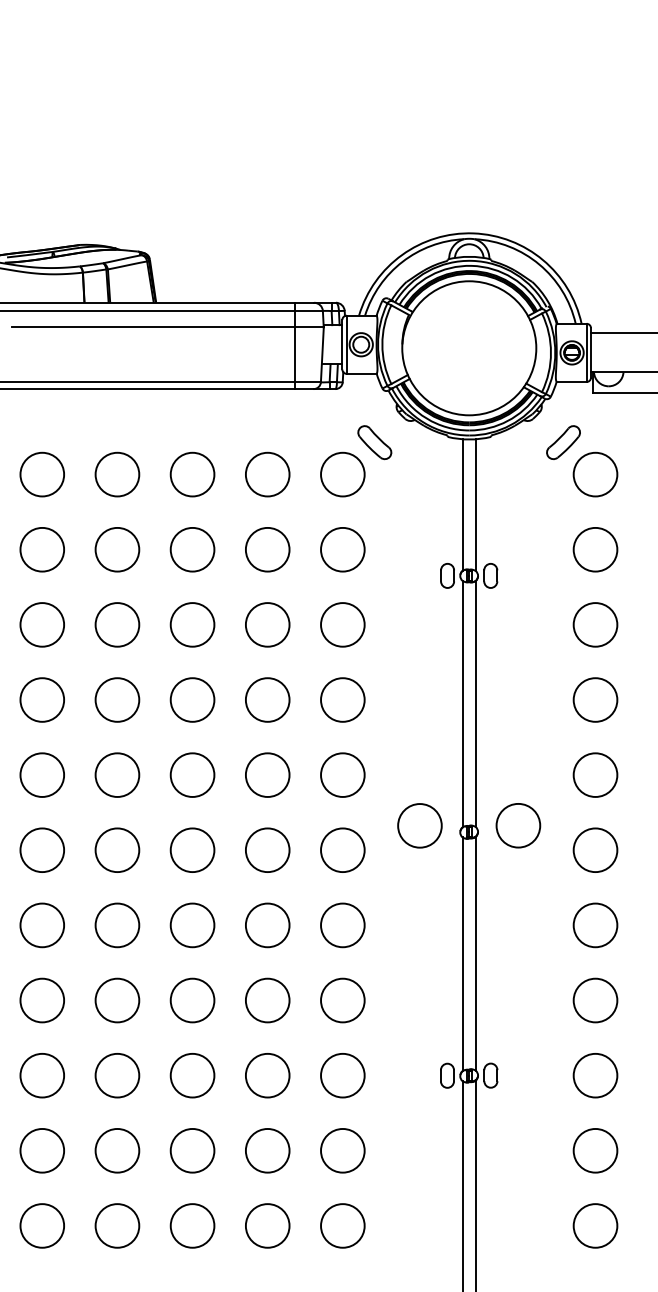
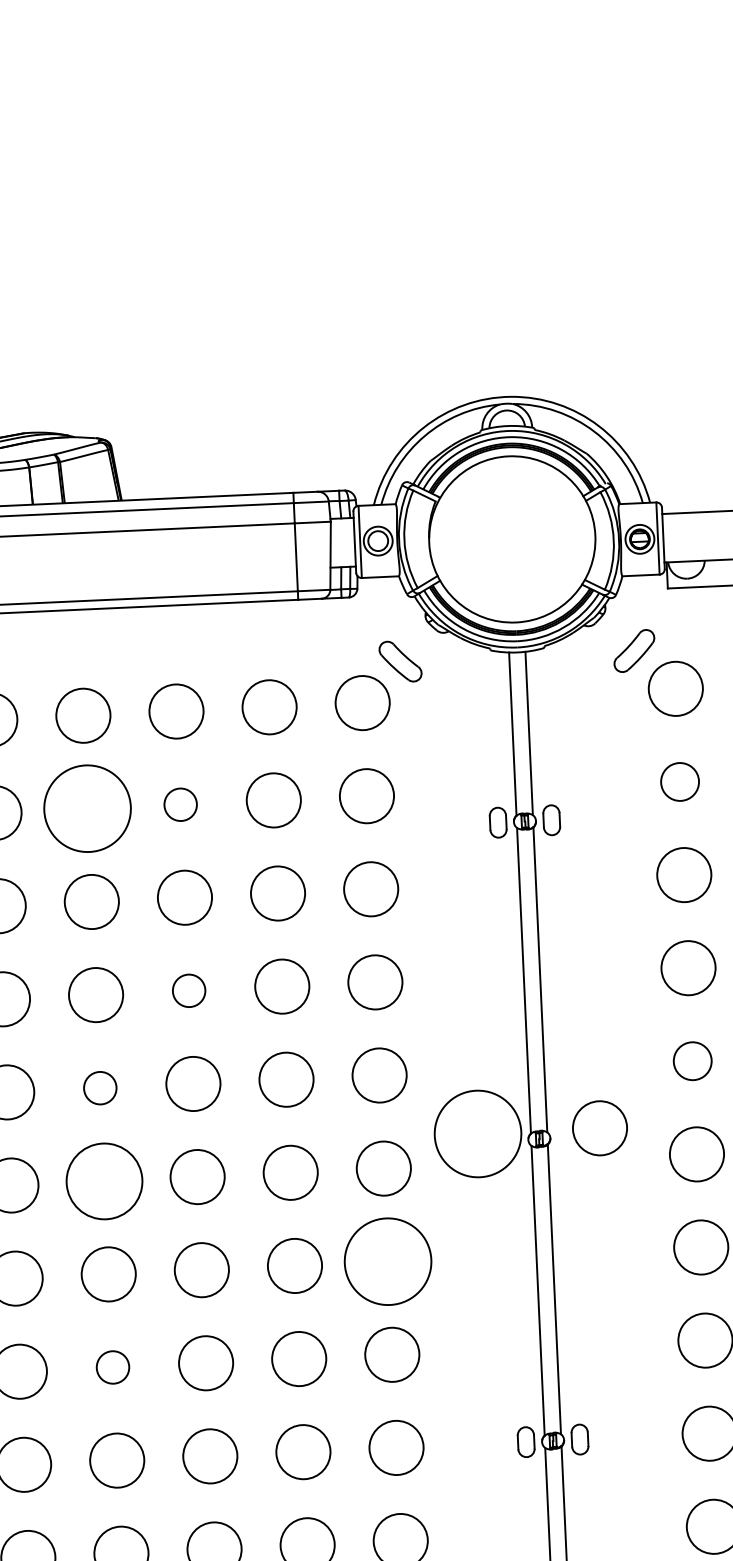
circle: (117, 549) -> (87, 808), size x1.6
circle: (192, 549) -> (180, 804), size x0.6
circle: (595, 549) -> (680, 781), size x0.7
circle: (192, 699) -> (189, 990), size x0.6
circle: (117, 774) -> (100, 1087), size x0.6
circle: (595, 774) -> (692, 1060), size x0.7
circle: (419, 825) -> (477, 1133), size x1.6
circle: (117, 849) -> (104, 1180), size x1.4
circle: (342, 925) -> (387, 1261), size x1.6
circle: (117, 1000) -> (113, 1367), size x0.6

